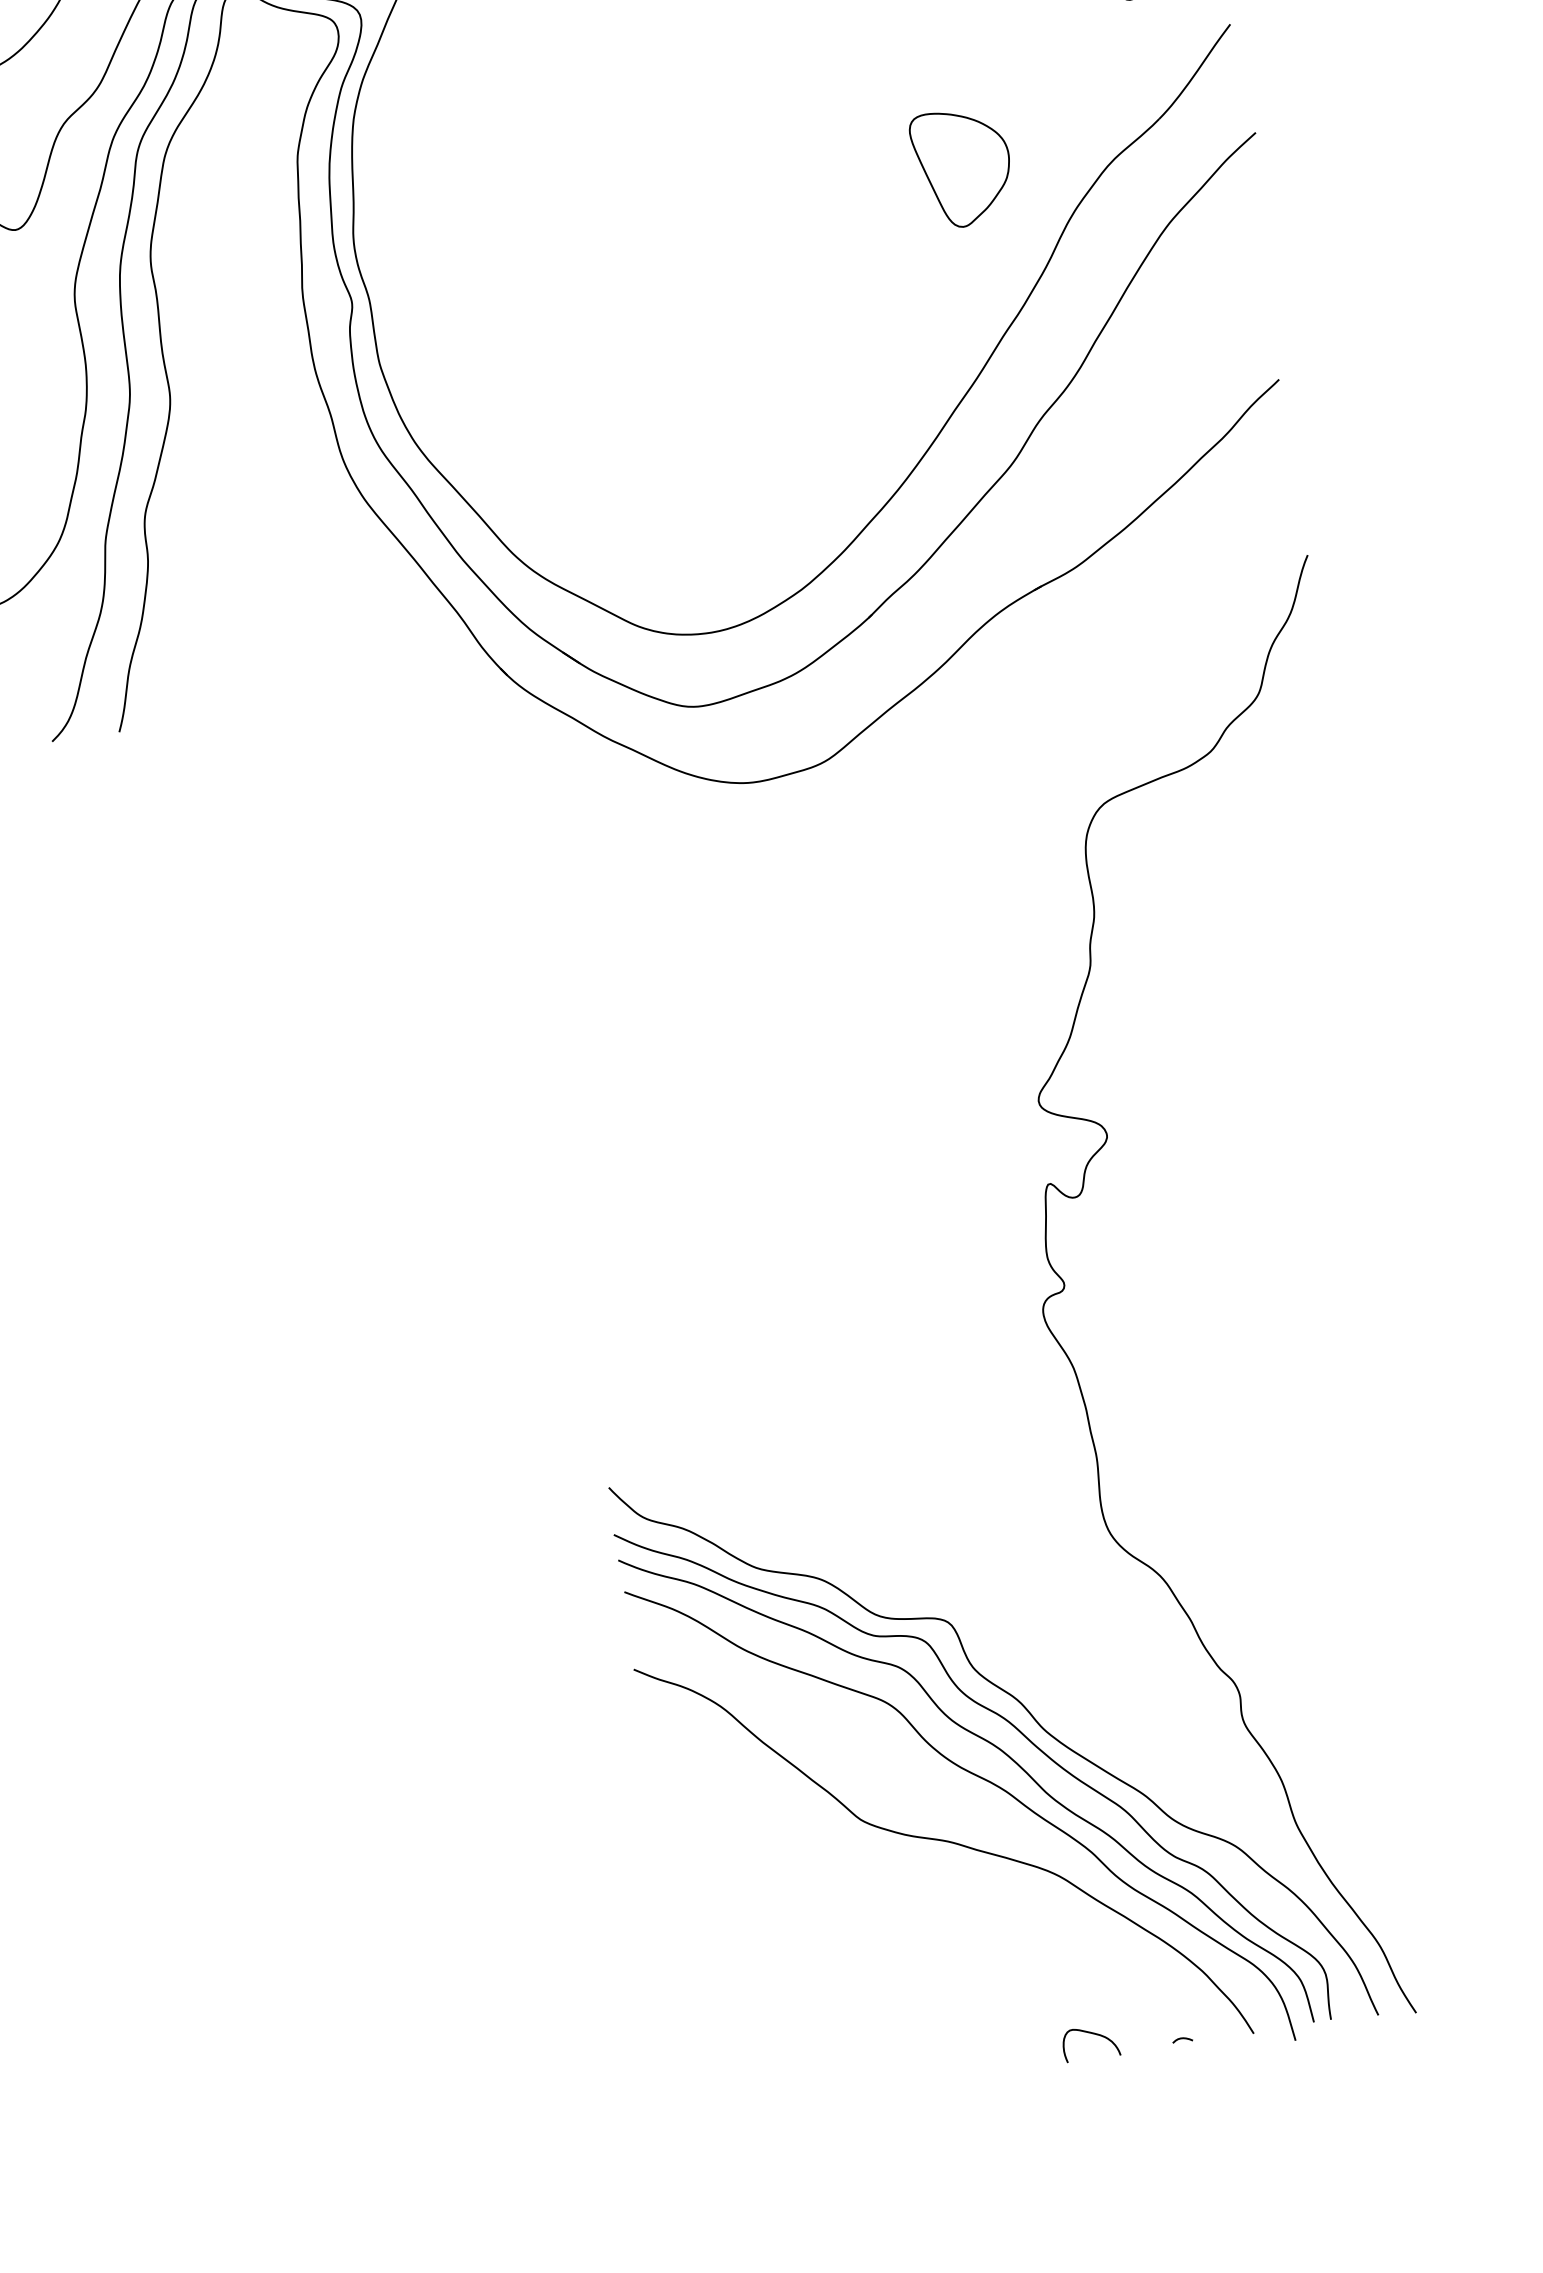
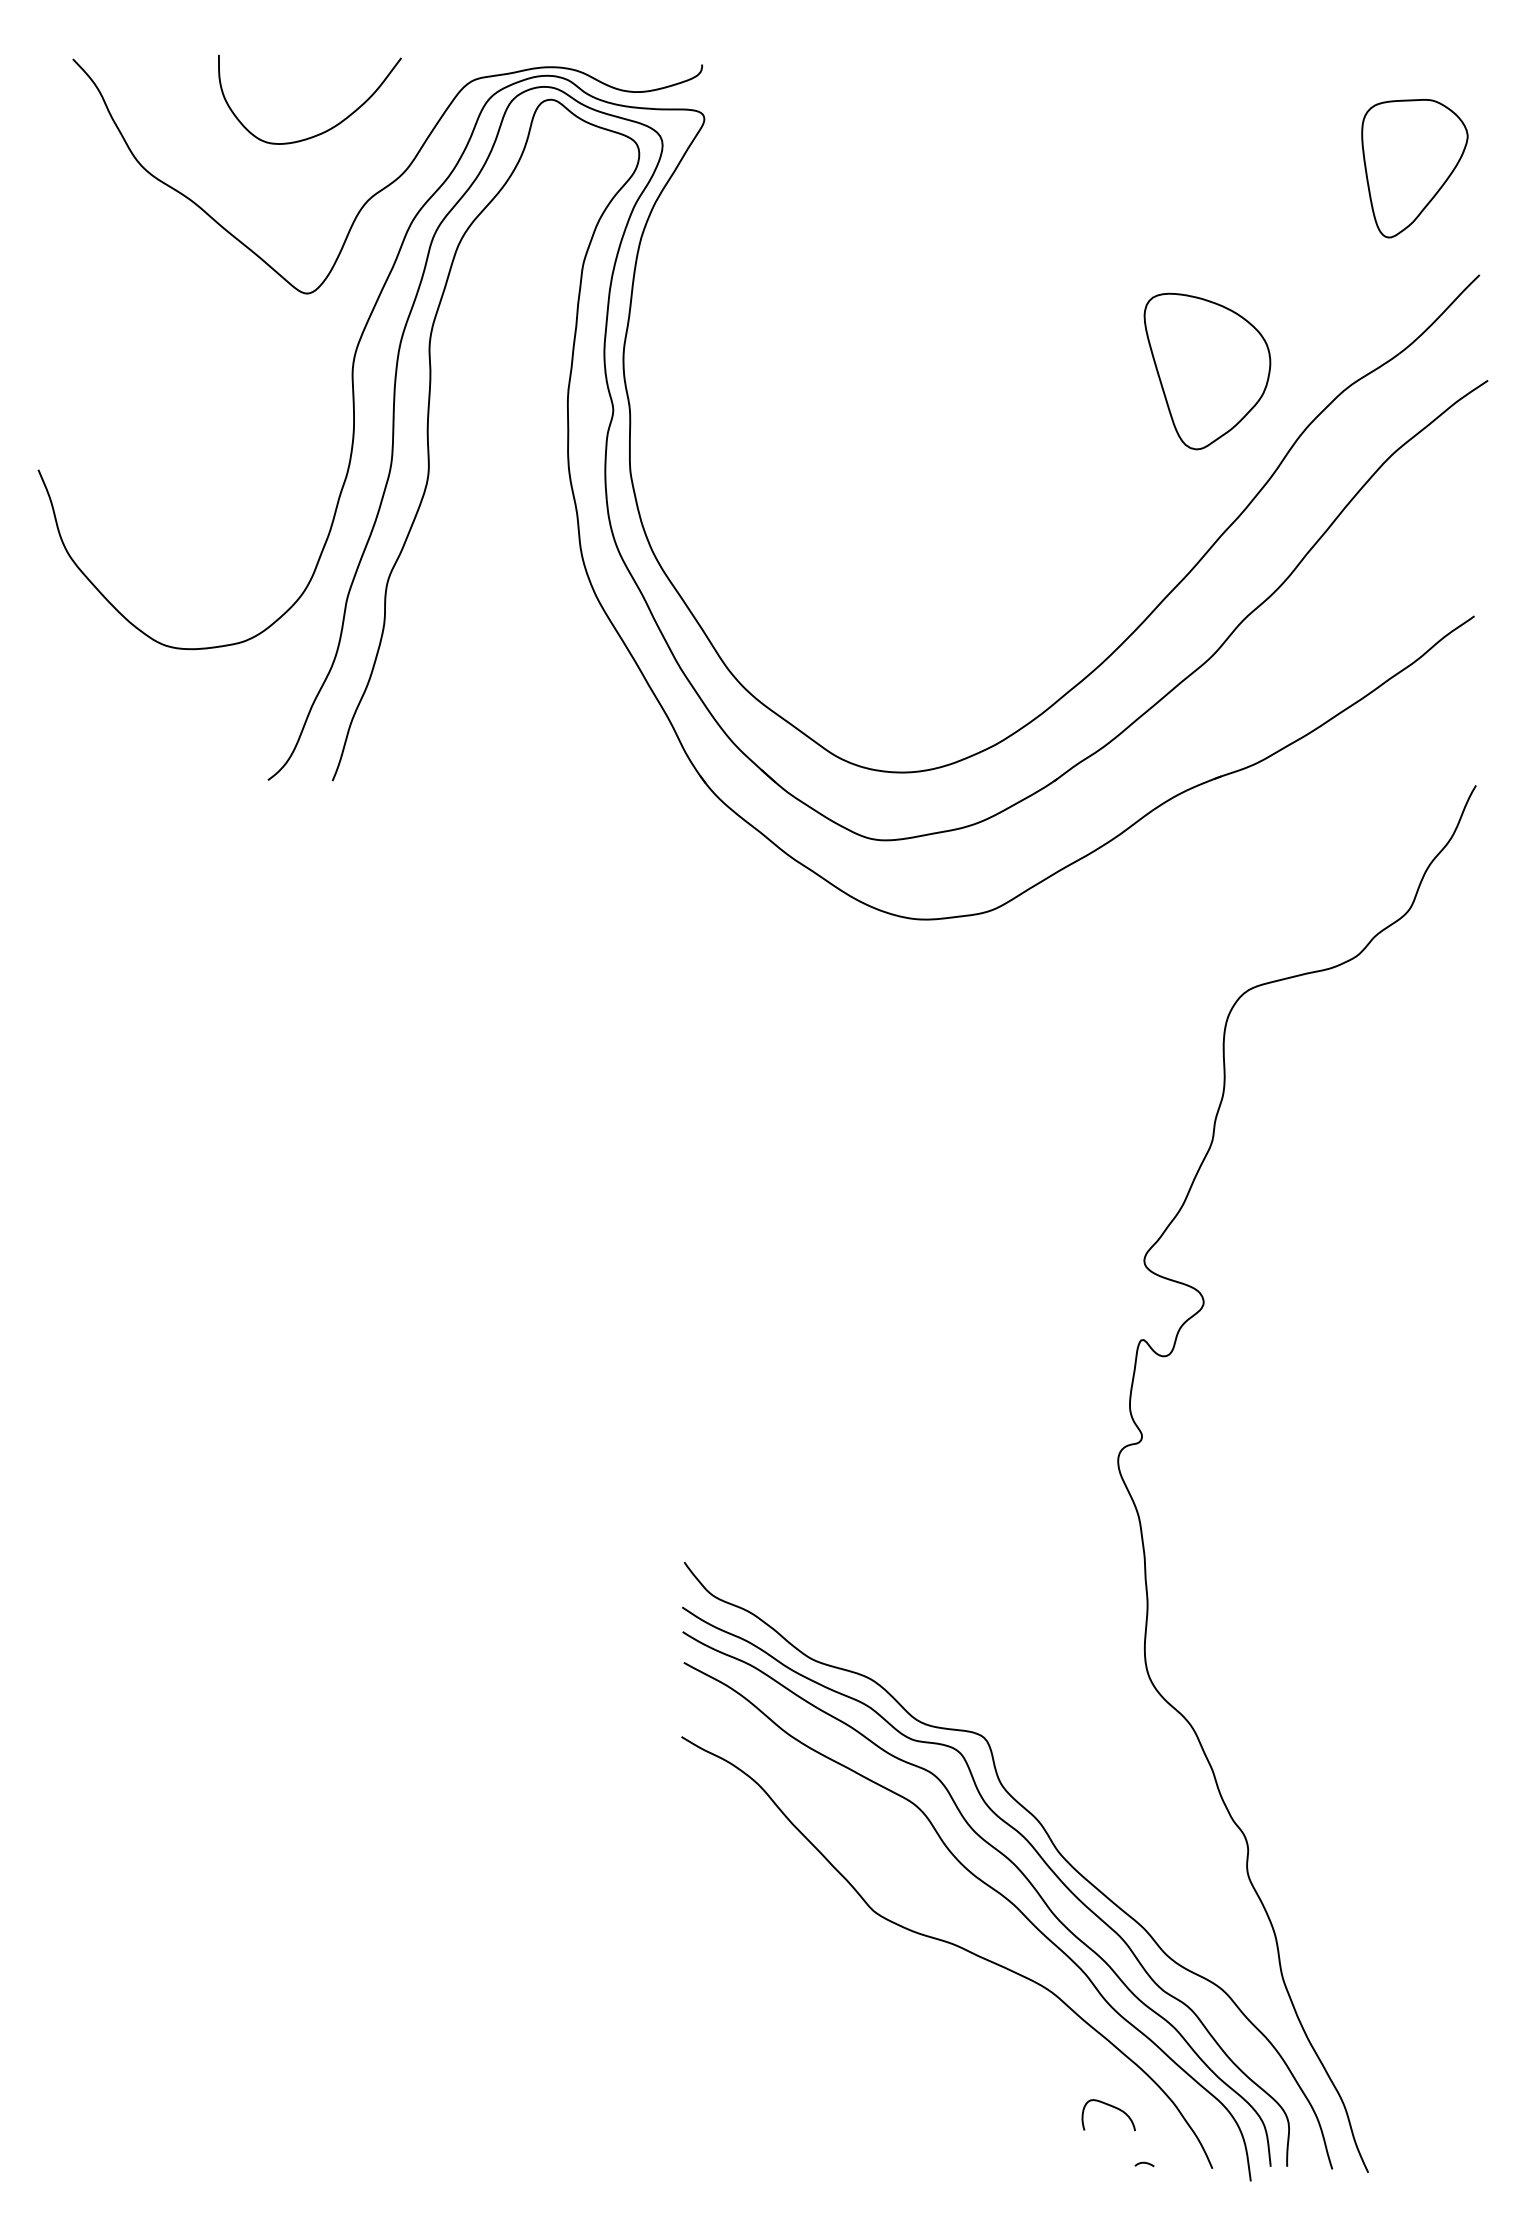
part: (962, 167) -> (1207, 371), size x1.4
curve: (1093, 2034) -> (1112, 2107), moved

